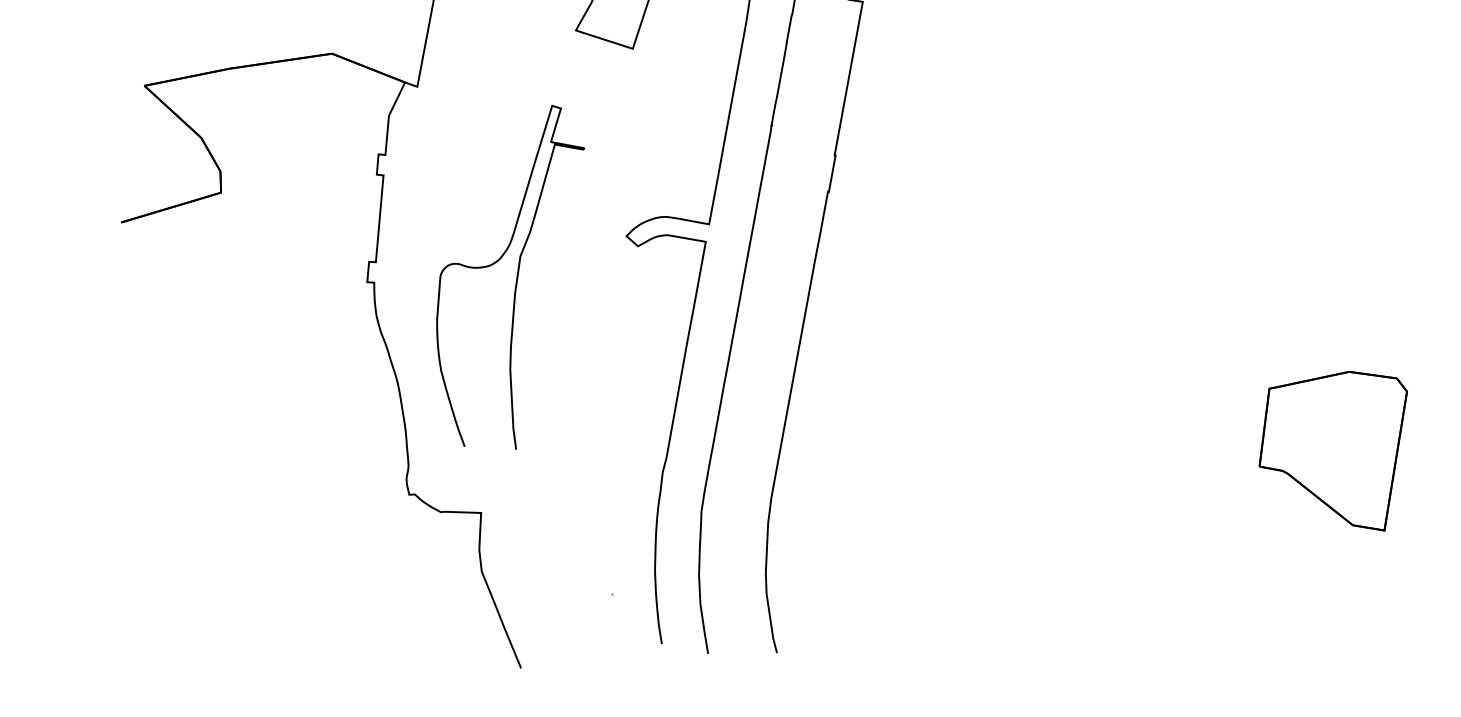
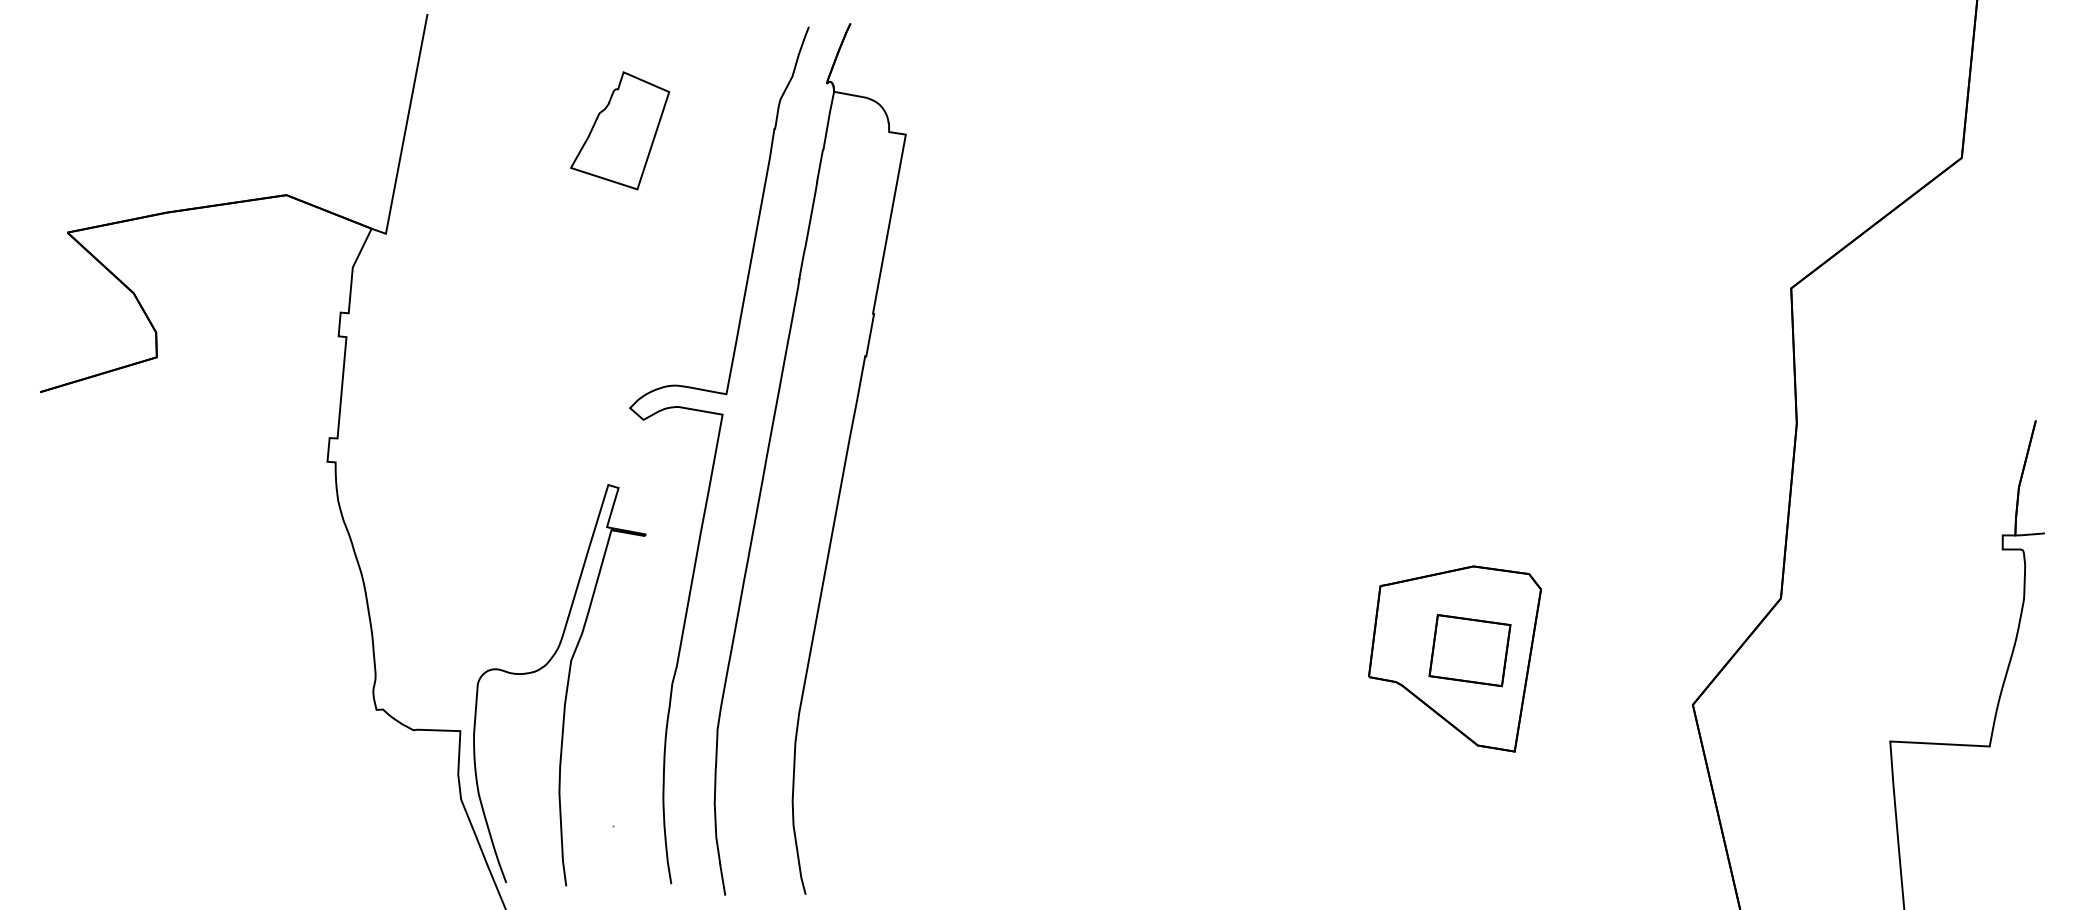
curve: (516, 277) -> (566, 685), moved
part: (1345, 443) -> (1469, 650), added

